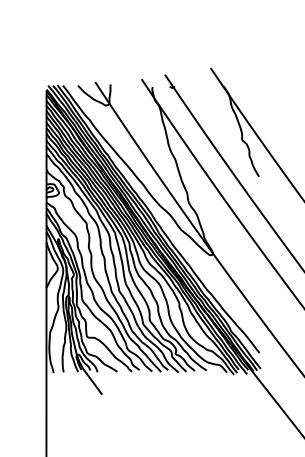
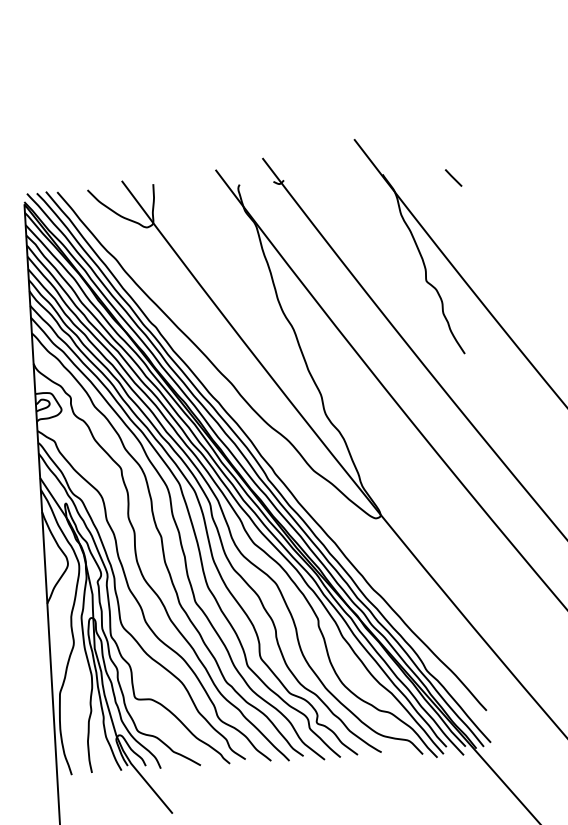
line: (258, 89) -> (453, 177), added

